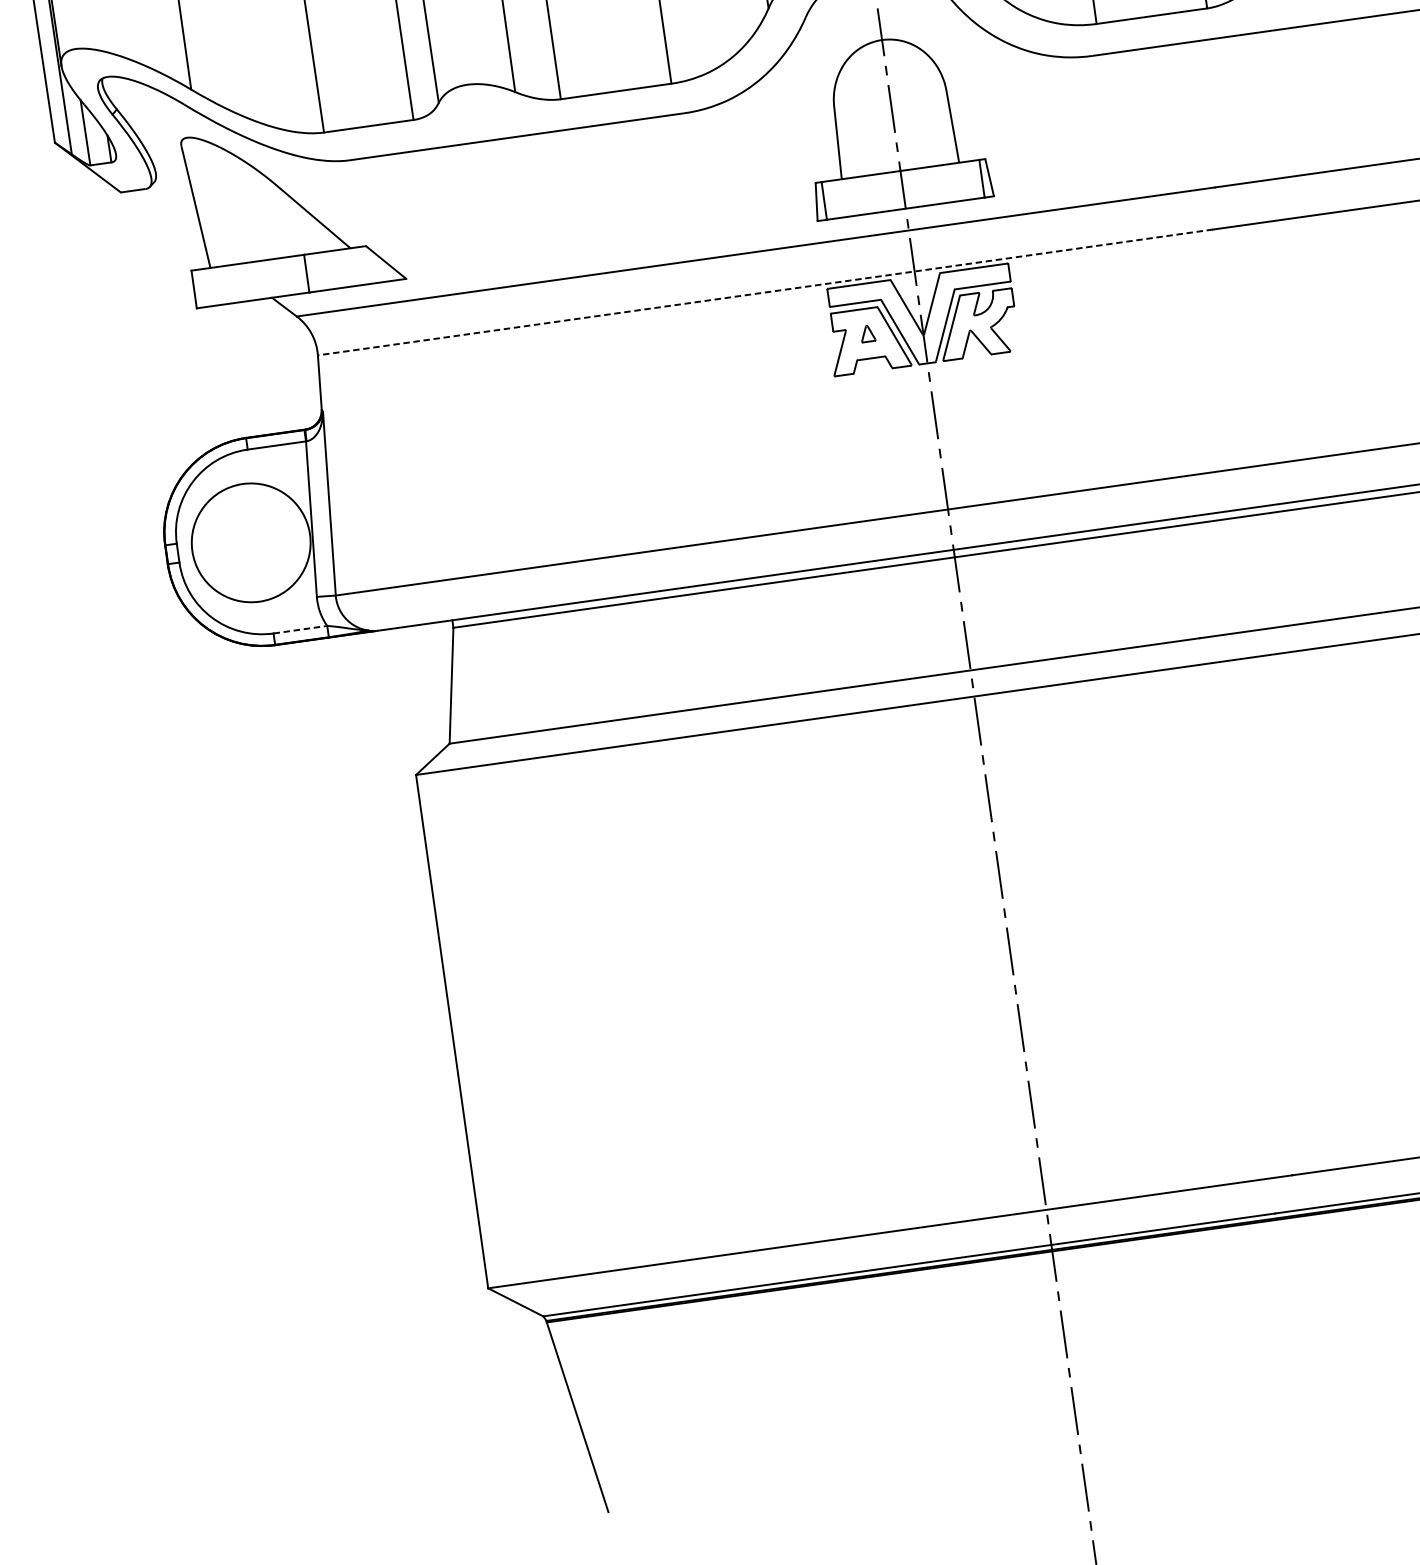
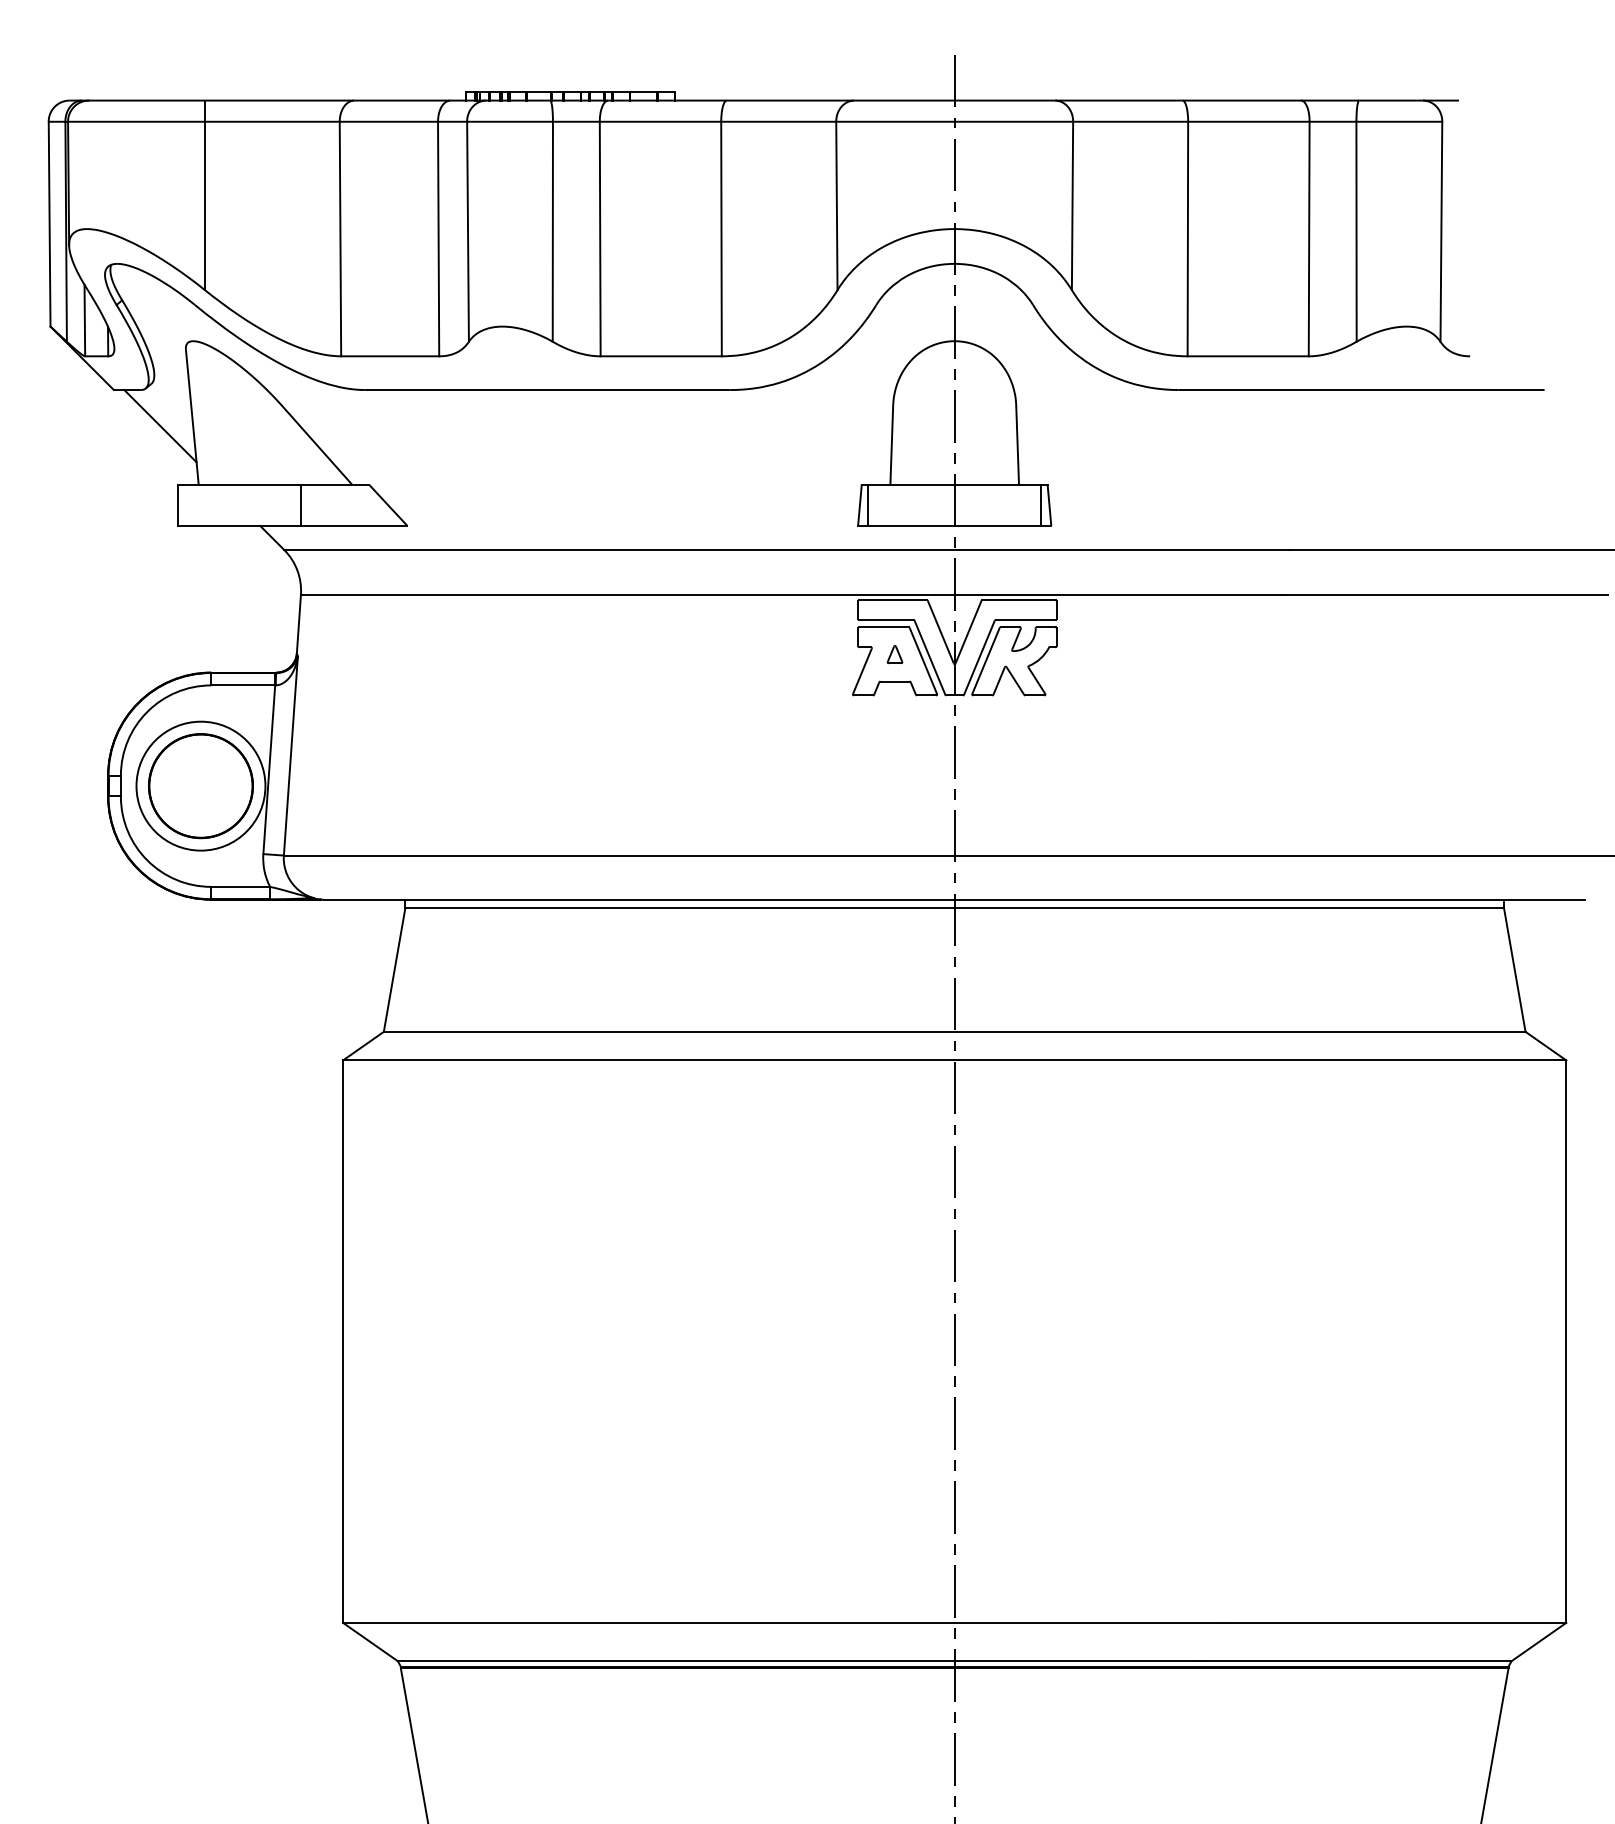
line: (168, 219) -> (160, 426), added
line: (764, 292) -> (790, 594), dashed -> solid
circle: (250, 543) -> (200, 786), added
line: (301, 629) -> (241, 886), dashed -> solid

